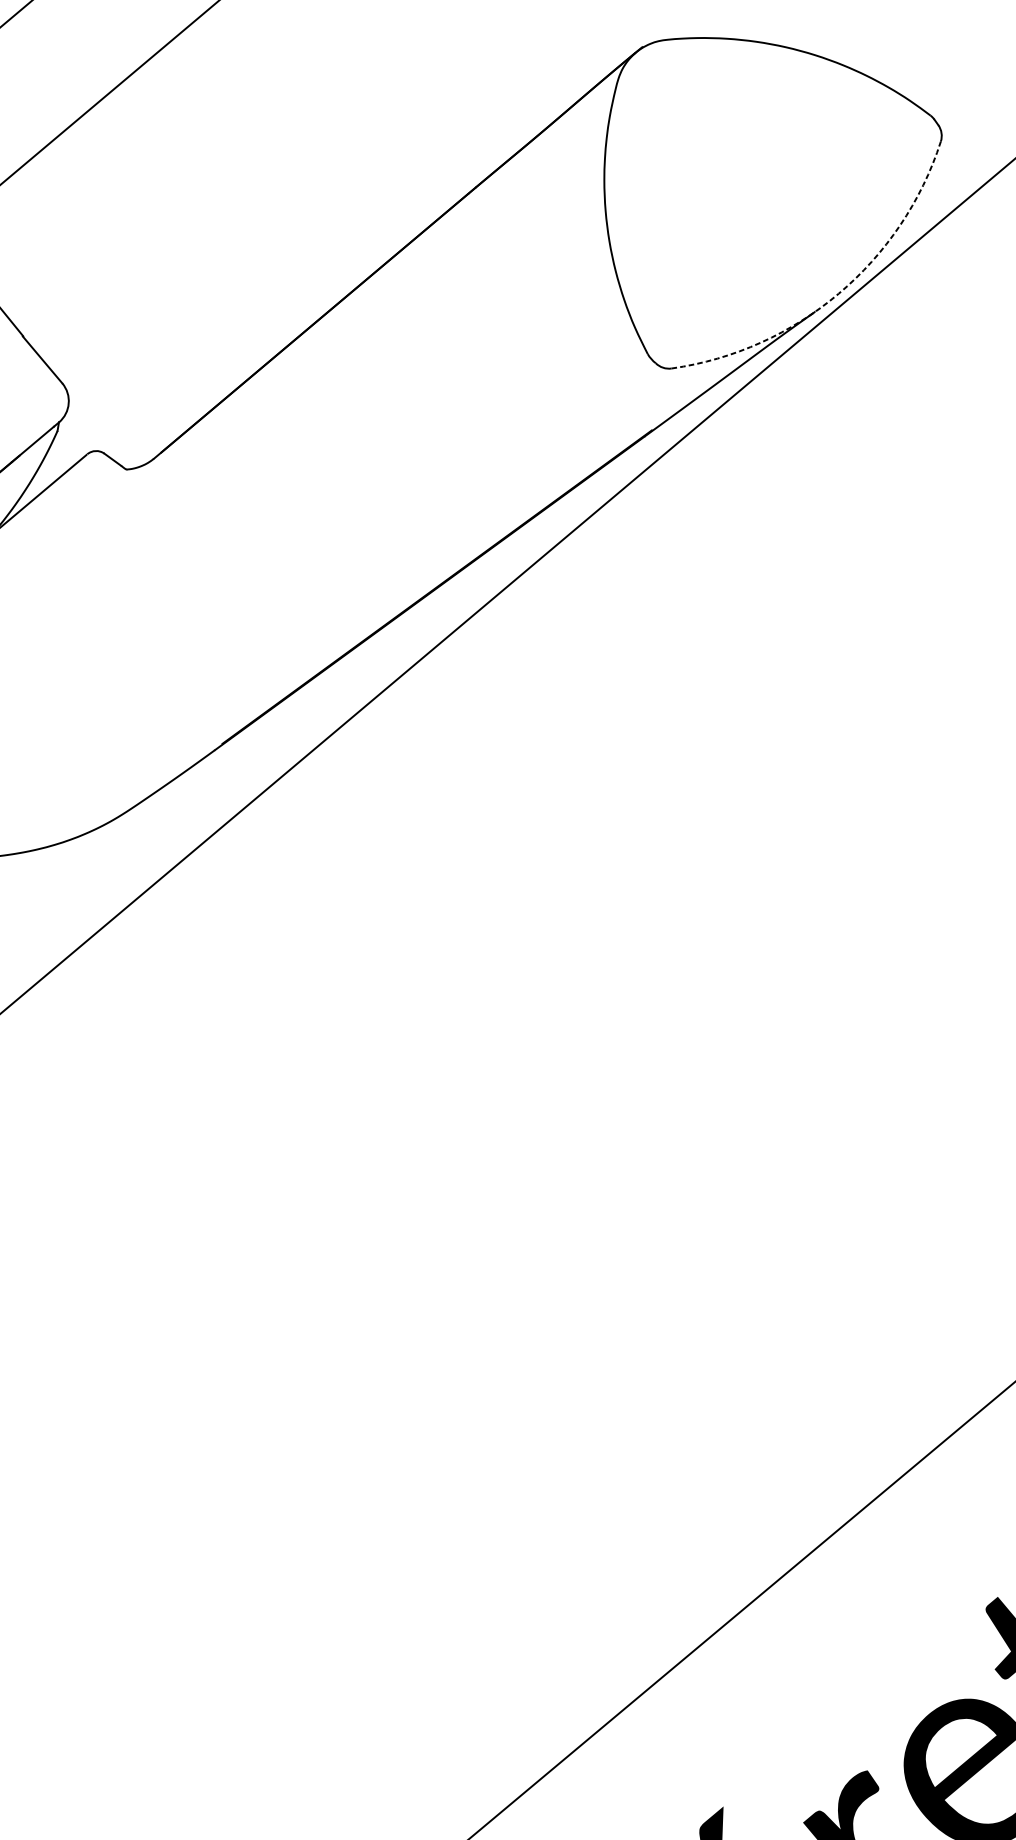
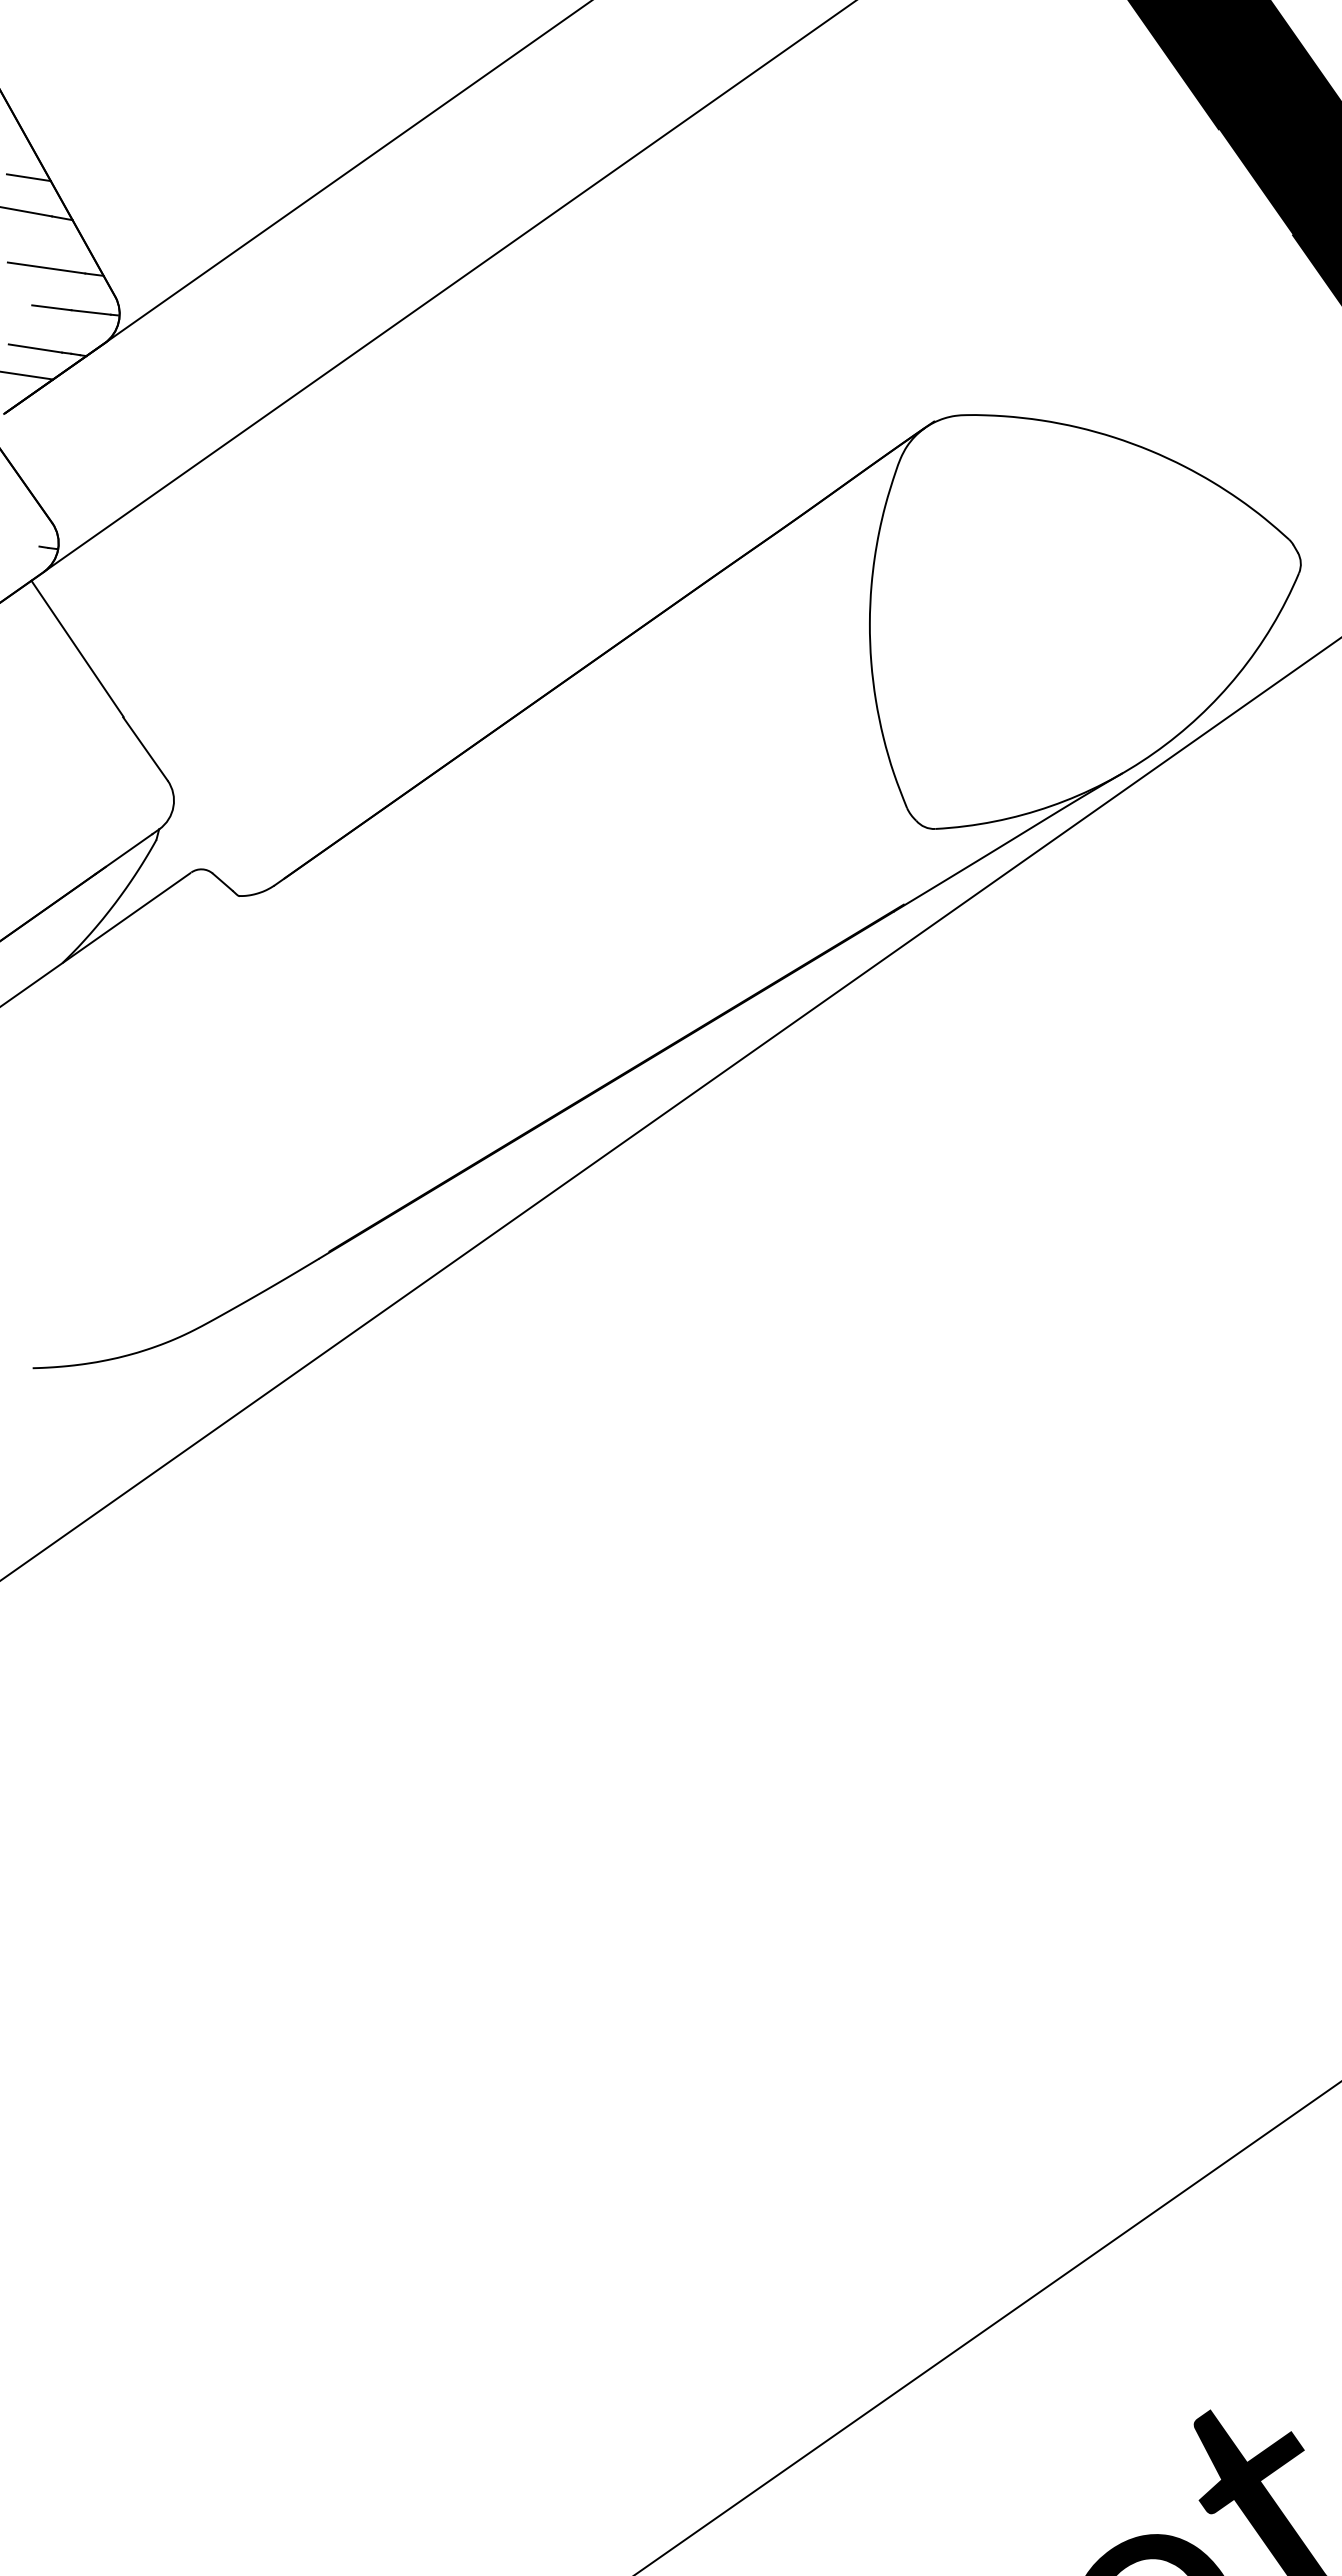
arc: (838, 293) -> (1153, 753), dashed -> solid

